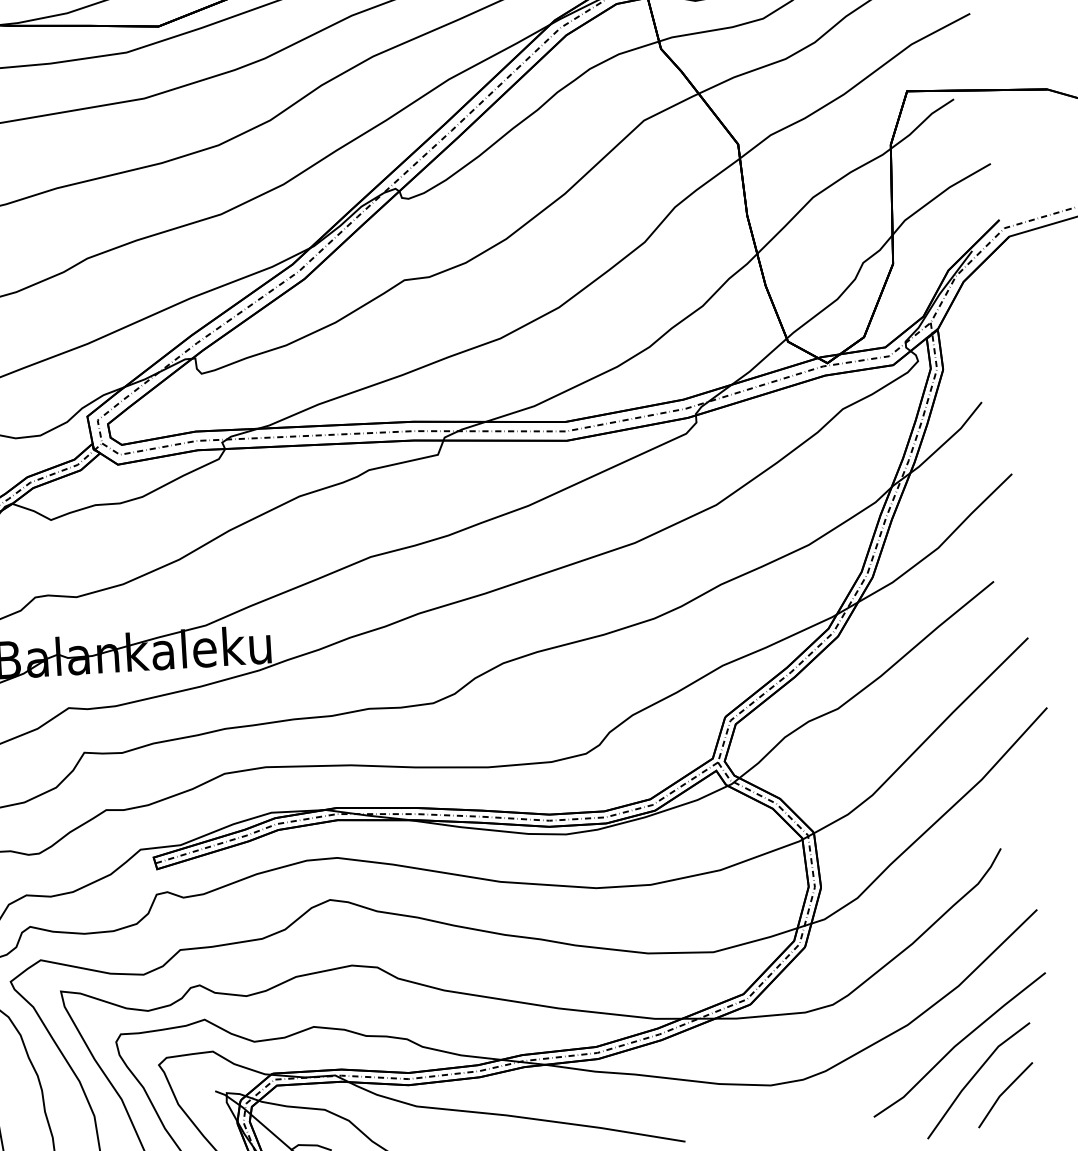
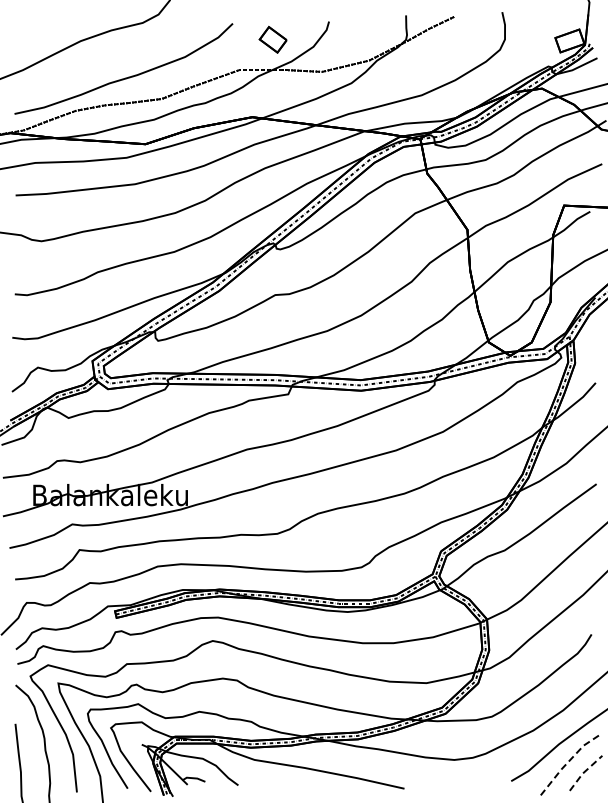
line: (973, 1076) -> (568, 761), solid -> dashed
line: (1002, 1093) -> (584, 772), solid -> dashed

